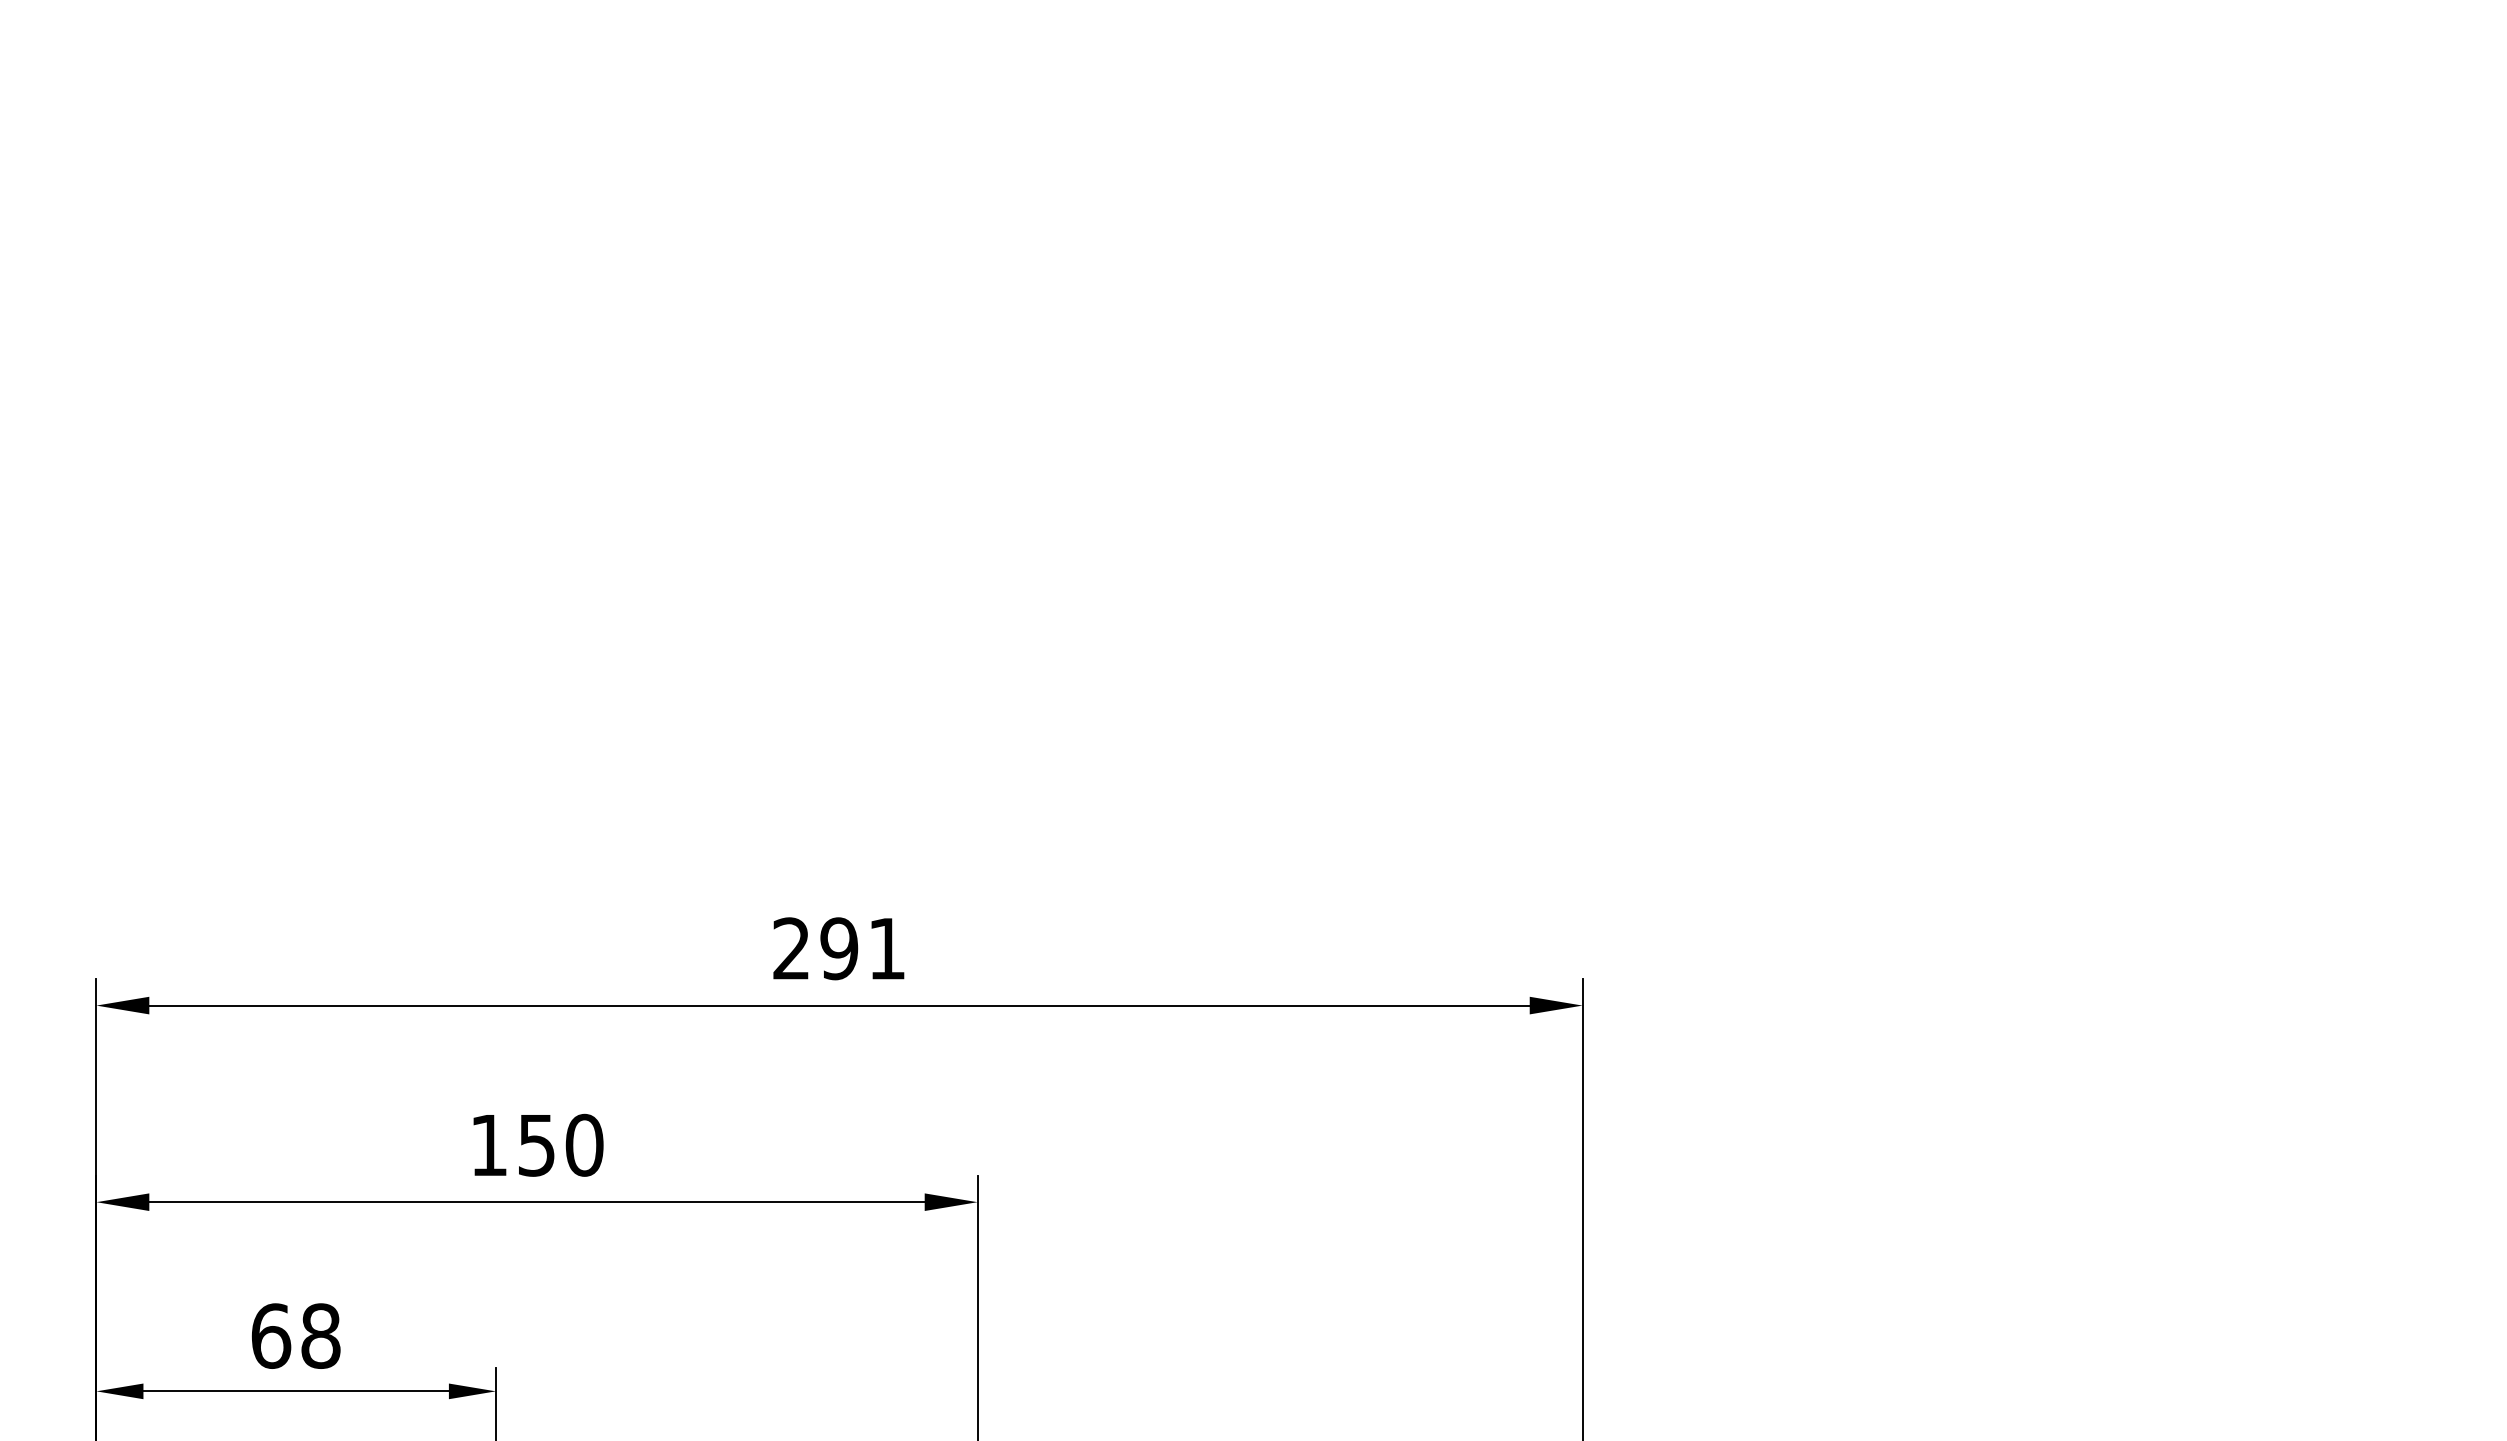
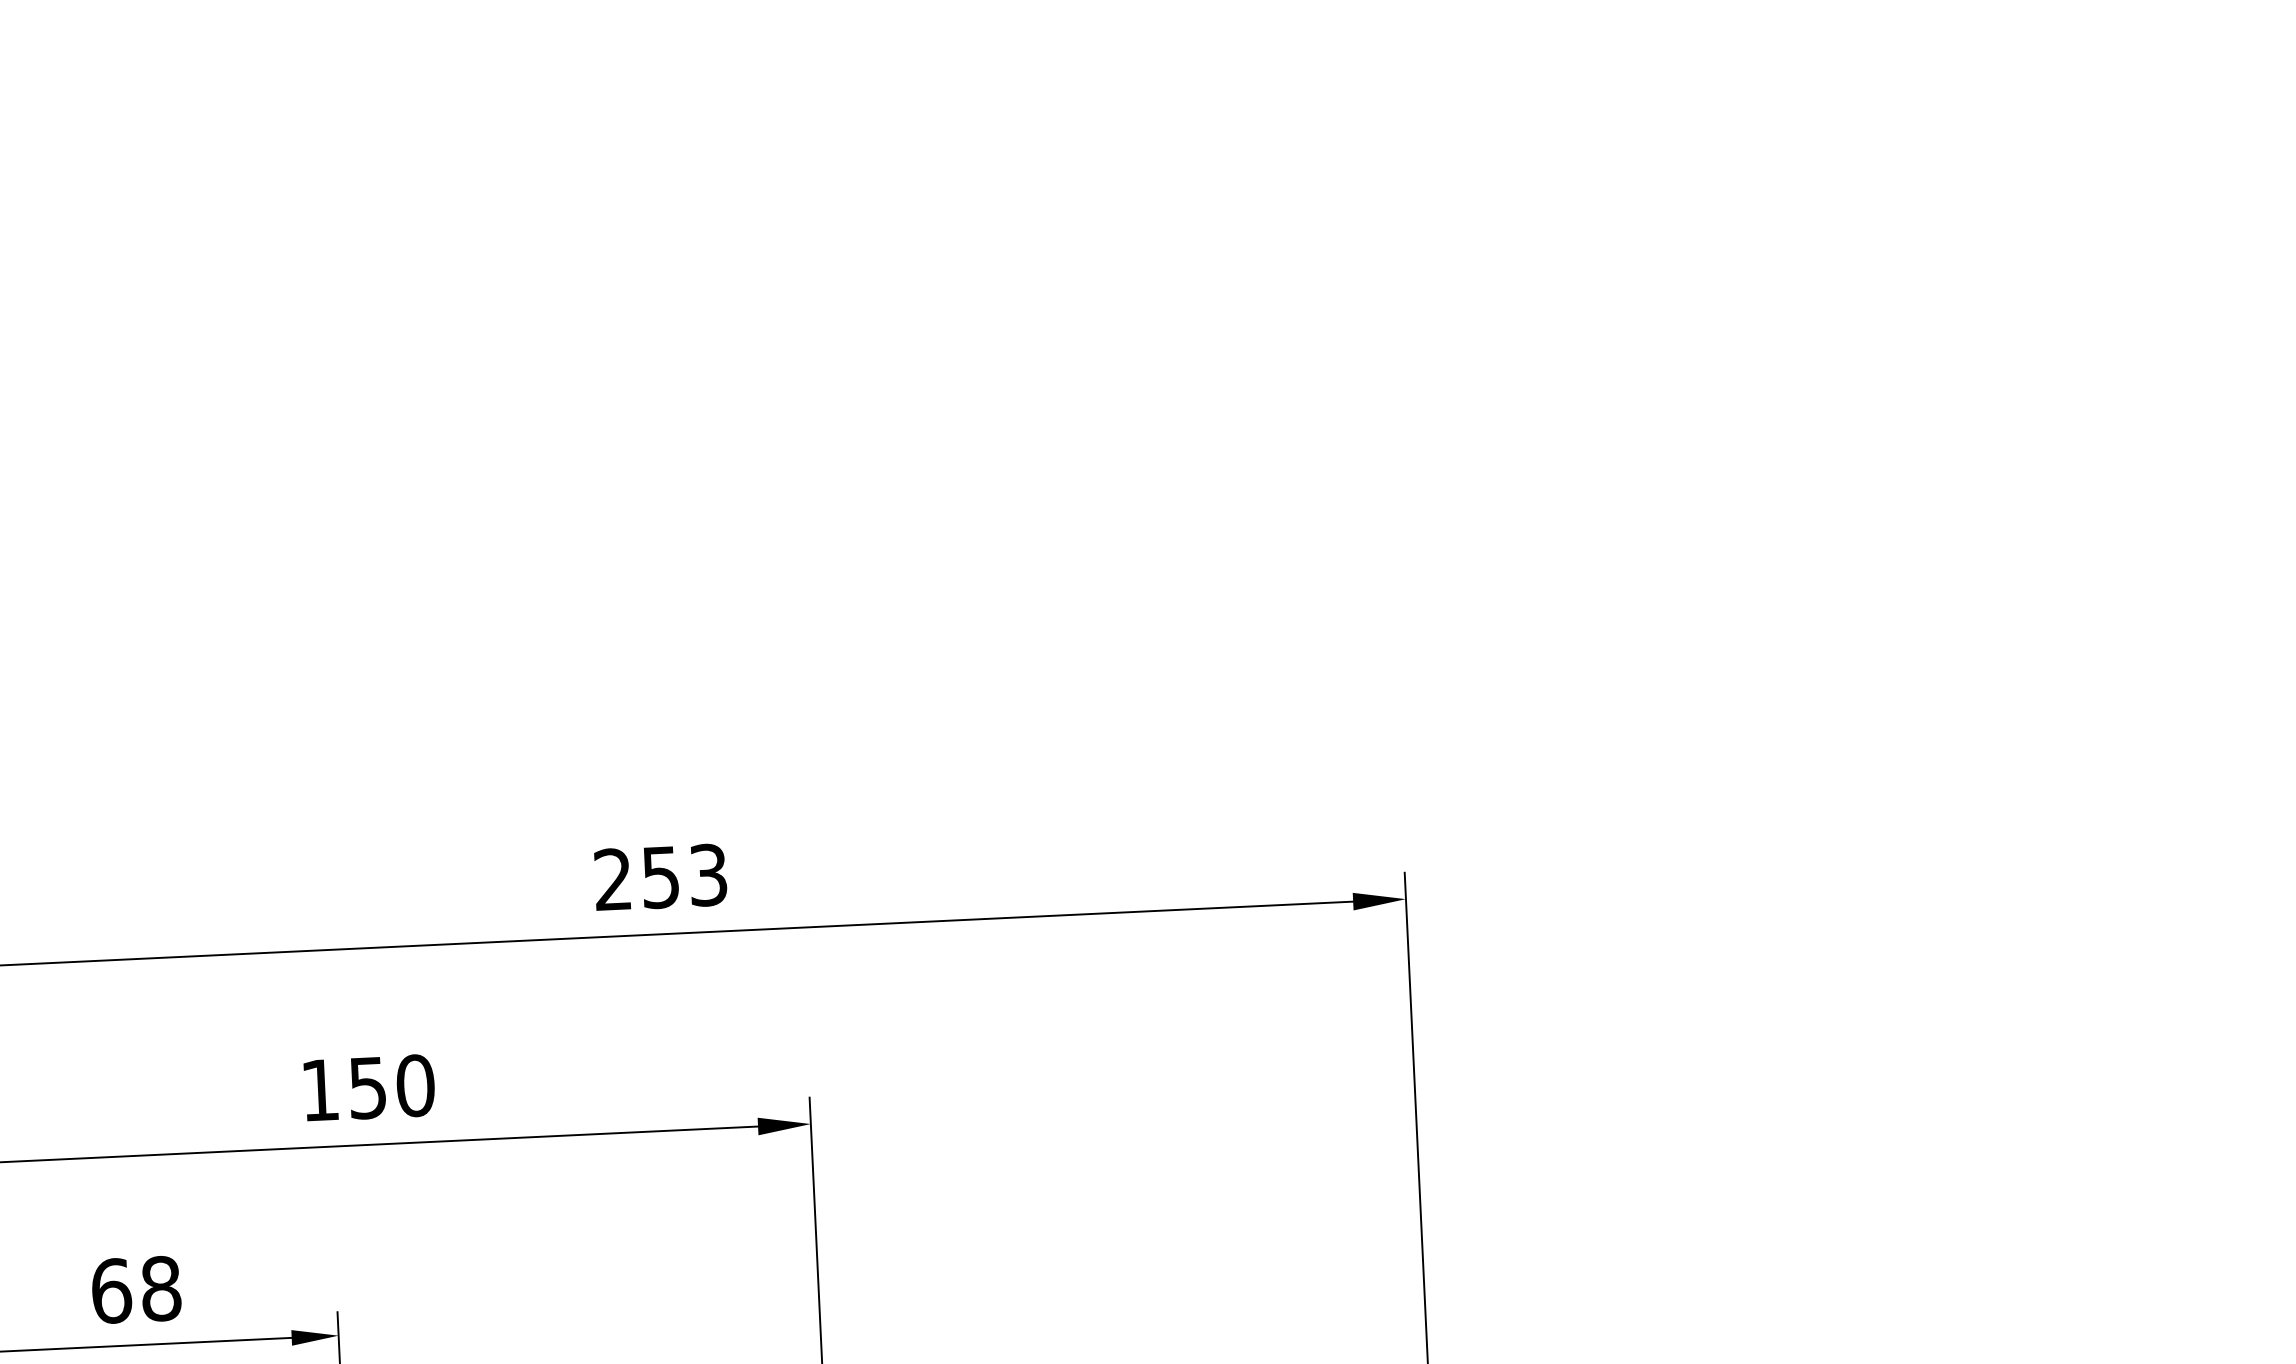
text: (862, 948) -> (683, 876), 291 -> 253

